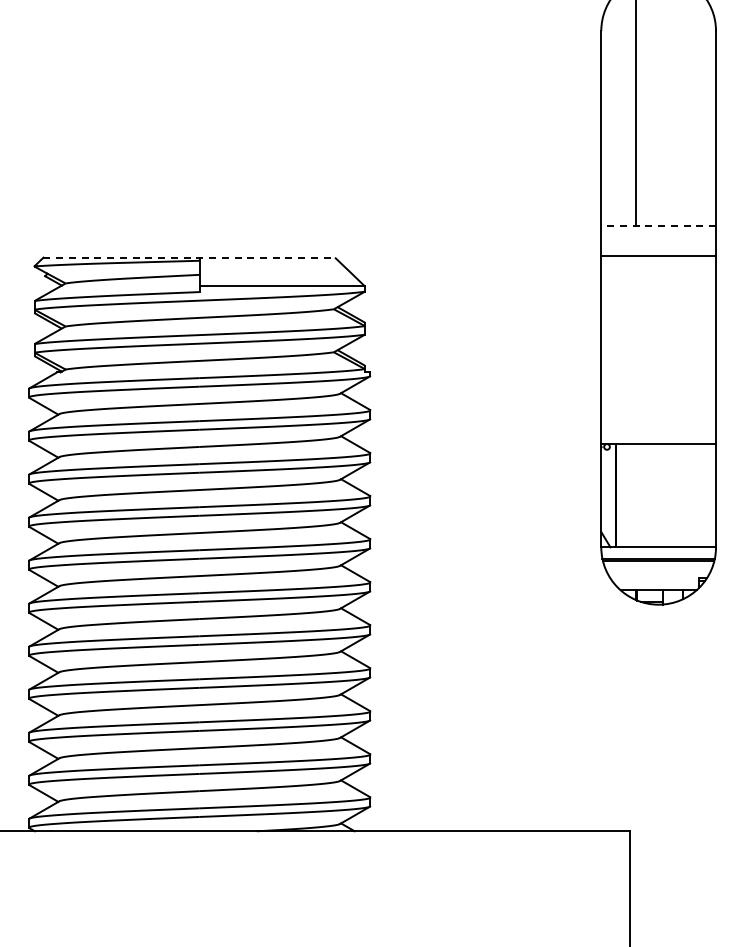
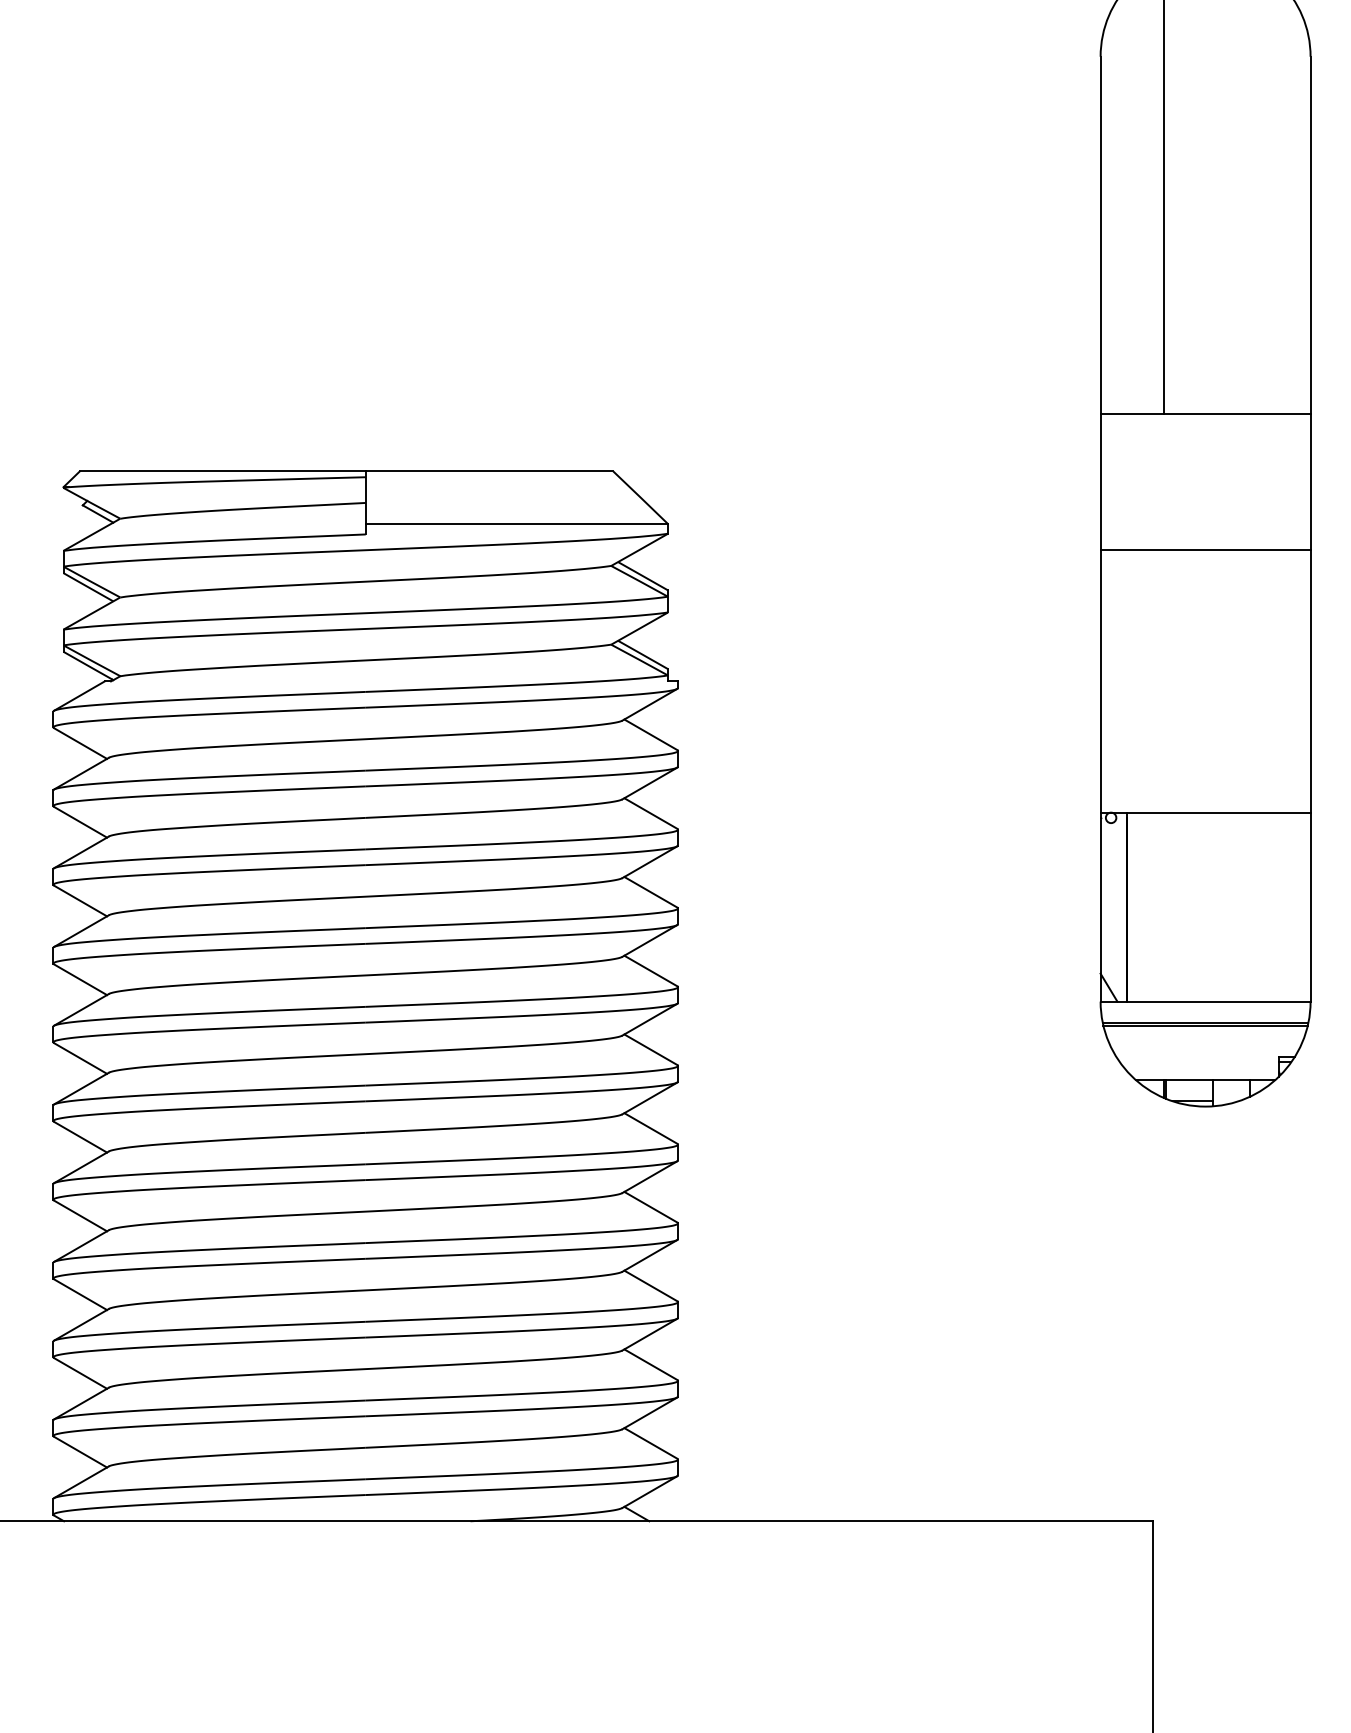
line: (658, 226) -> (1205, 414), dashed -> solid
line: (658, 255) -> (1205, 549), moved
line: (189, 257) -> (346, 471), dashed -> solid

